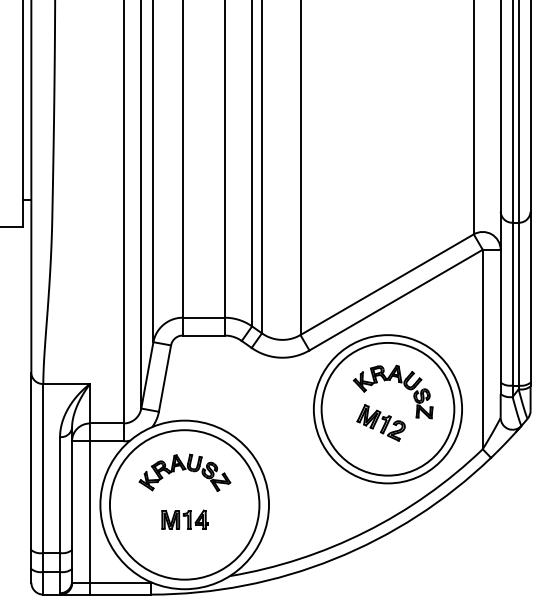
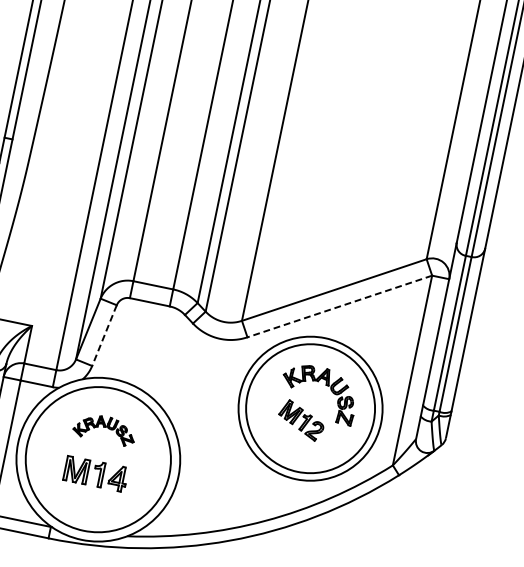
line: (395, 300) -> (339, 306), solid -> dashed
line: (164, 378) -> (104, 335), solid -> dashed
part: (184, 472) -> (104, 428), size x0.7
part: (184, 519) -> (95, 473), size x1.4

